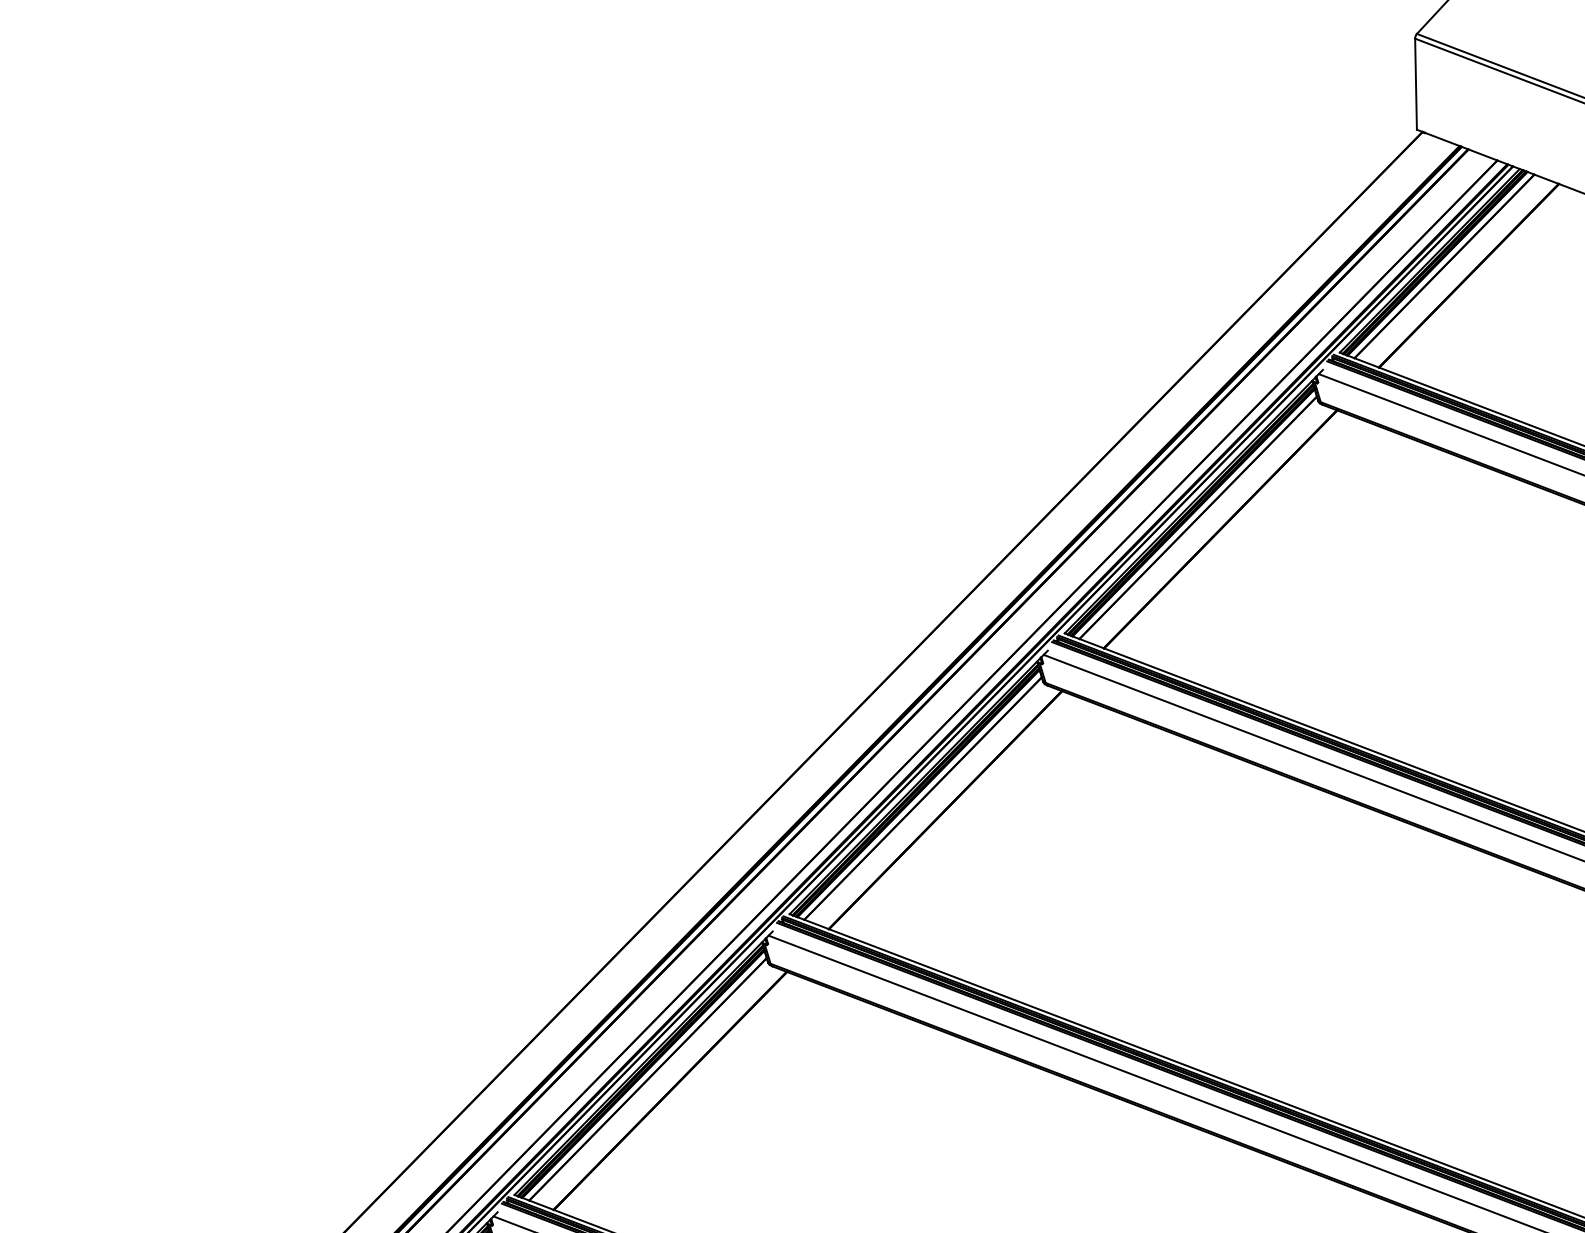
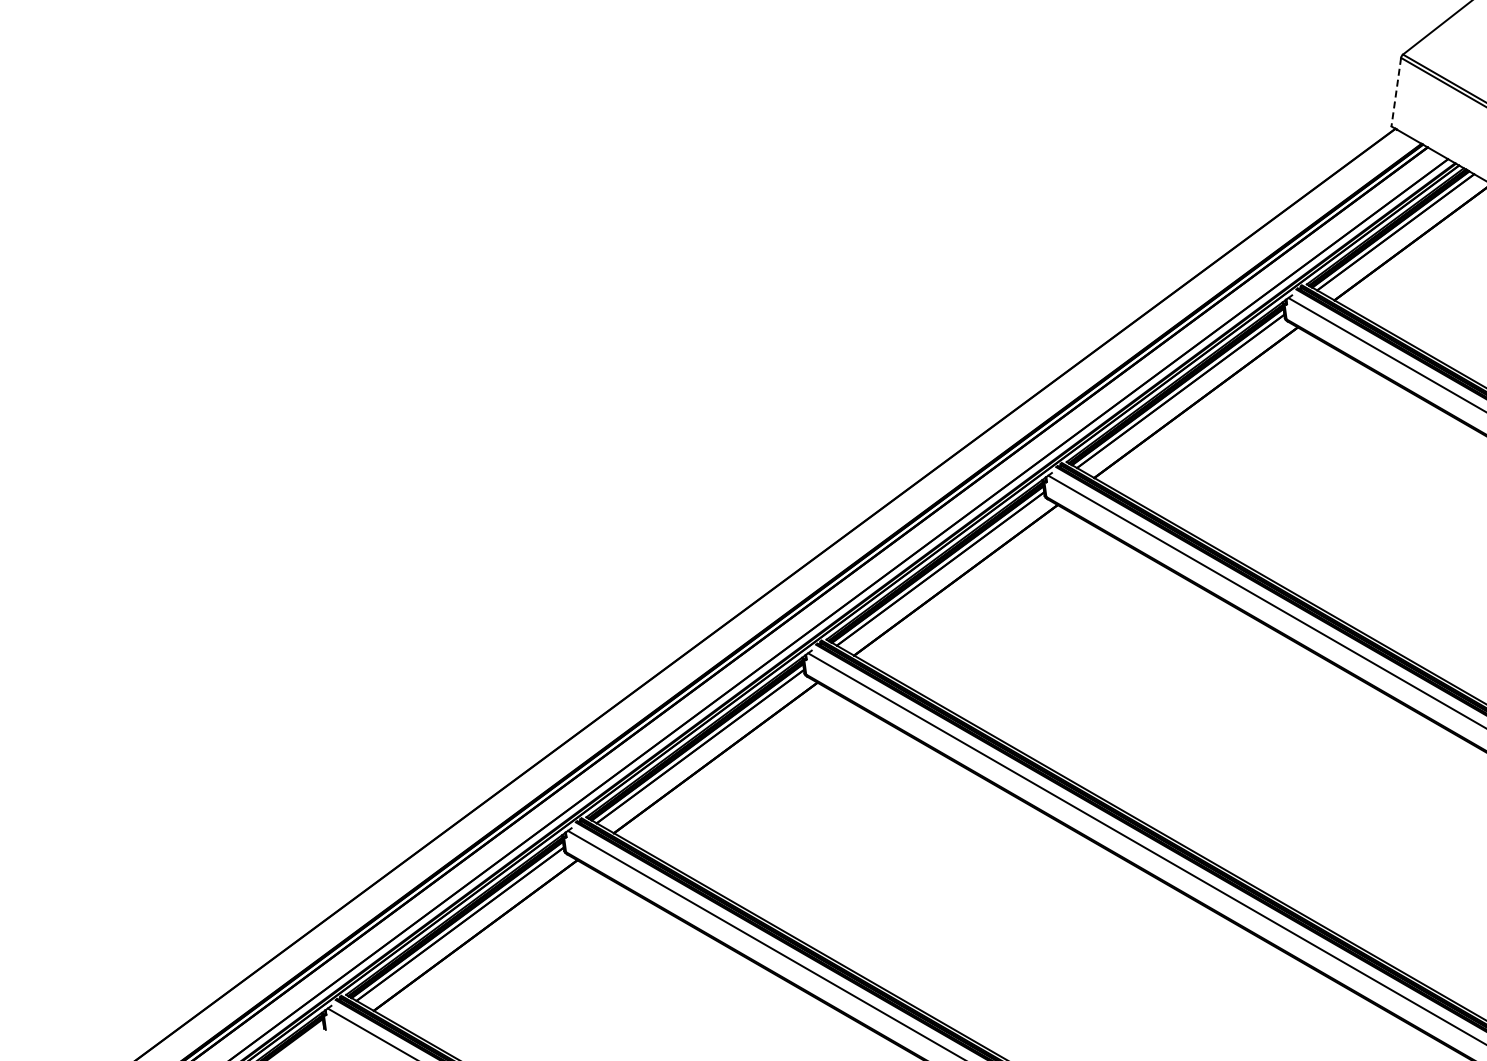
line: (1416, 84) -> (1396, 92), solid -> dashed

